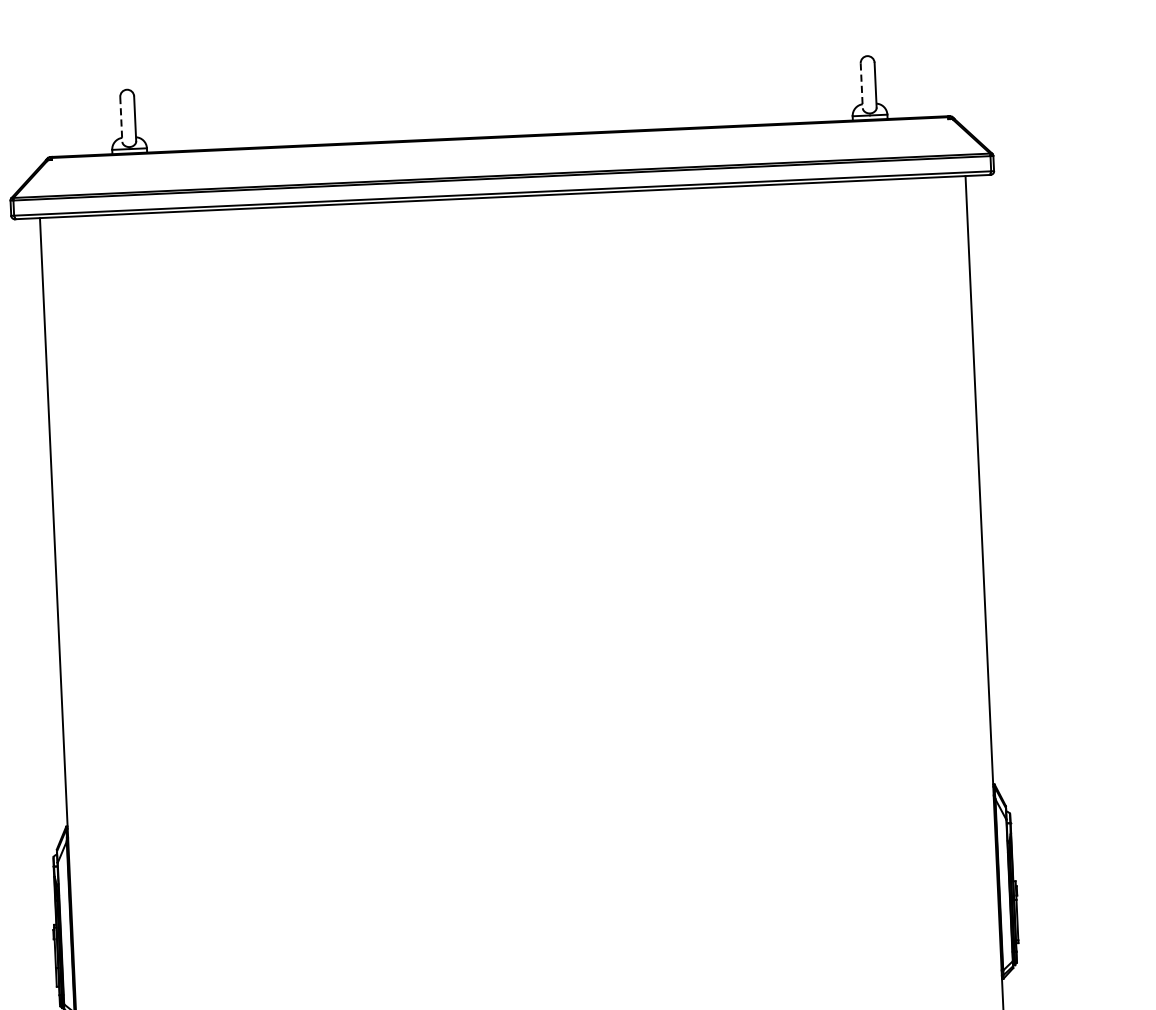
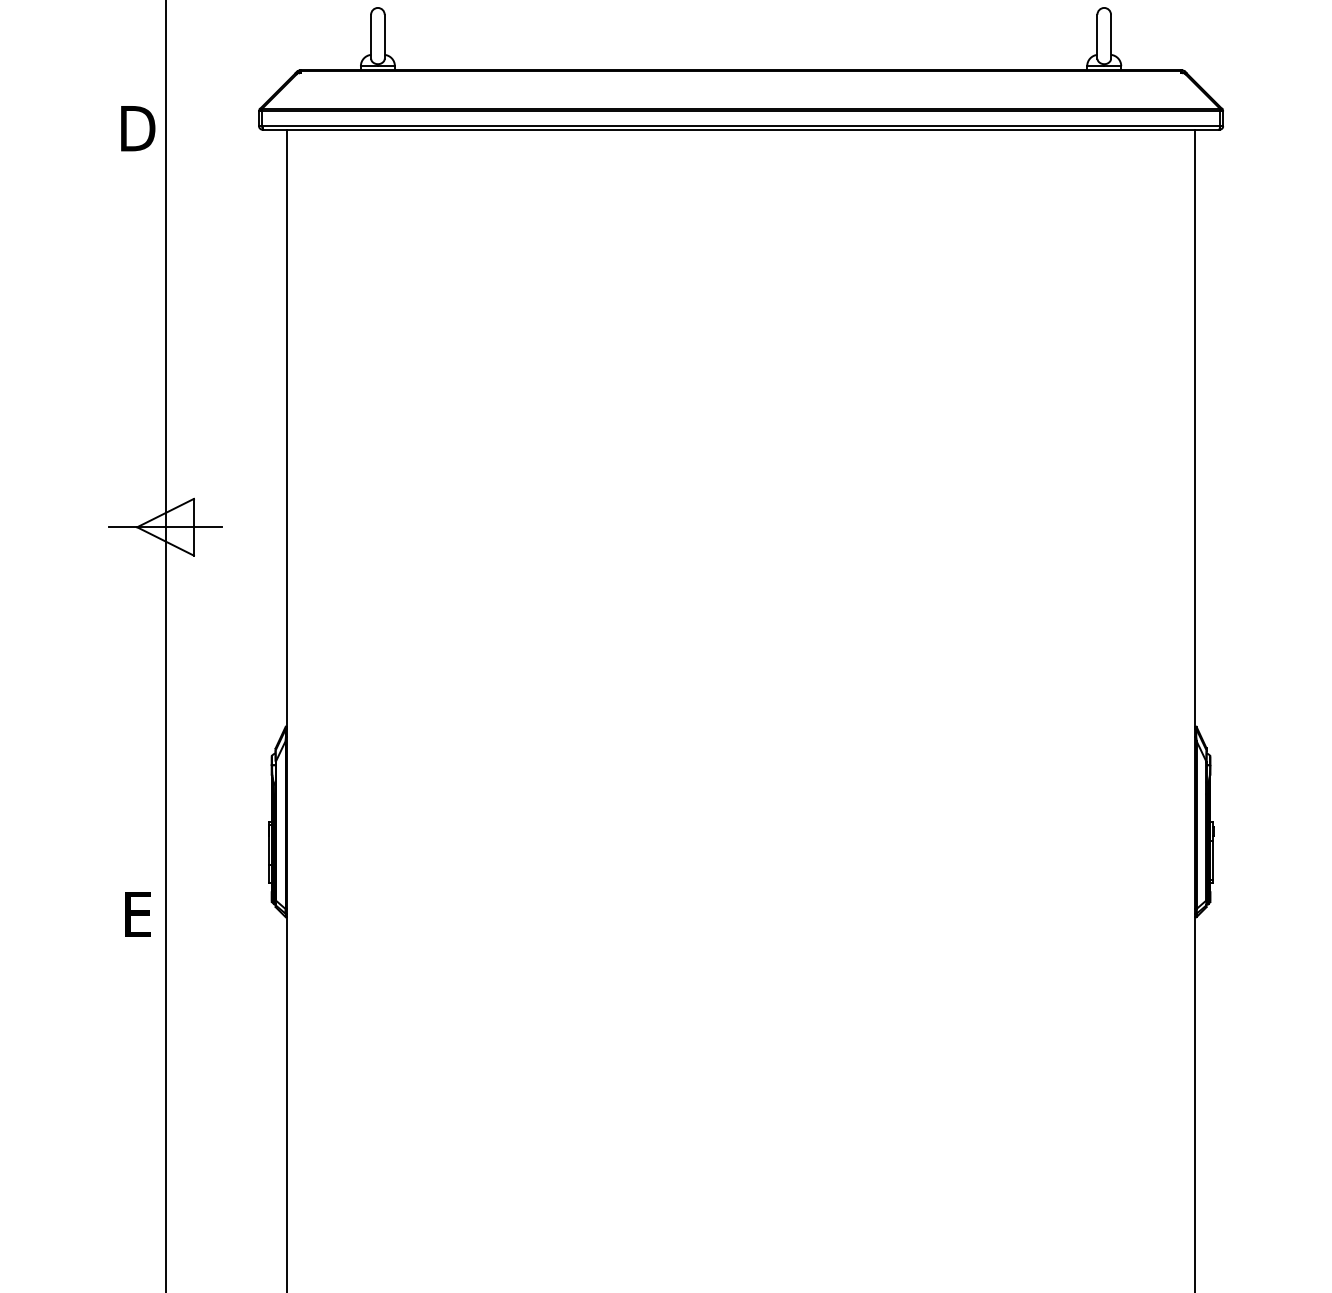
line: (861, 86) -> (1097, 37), dashed -> solid
line: (121, 120) -> (371, 37), dashed -> solid

